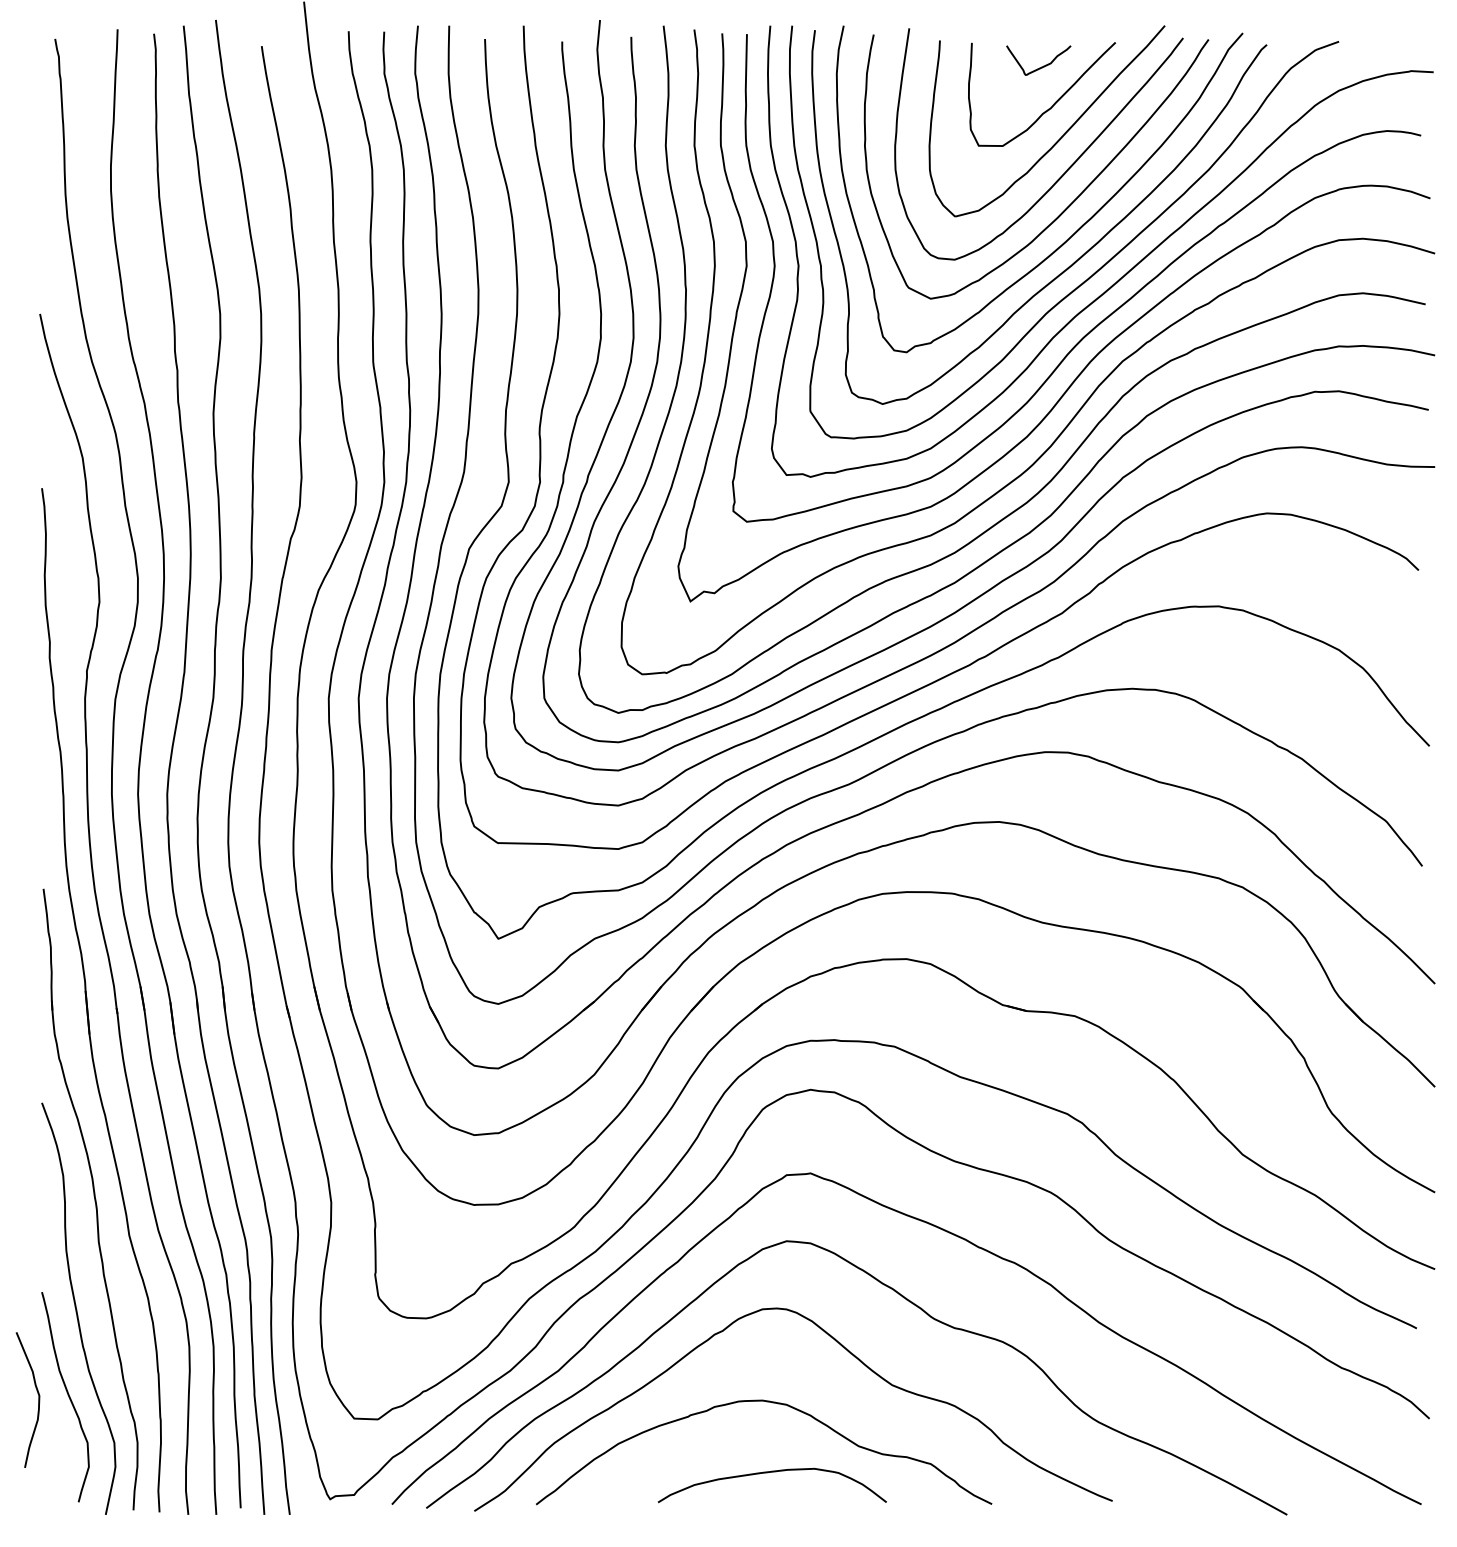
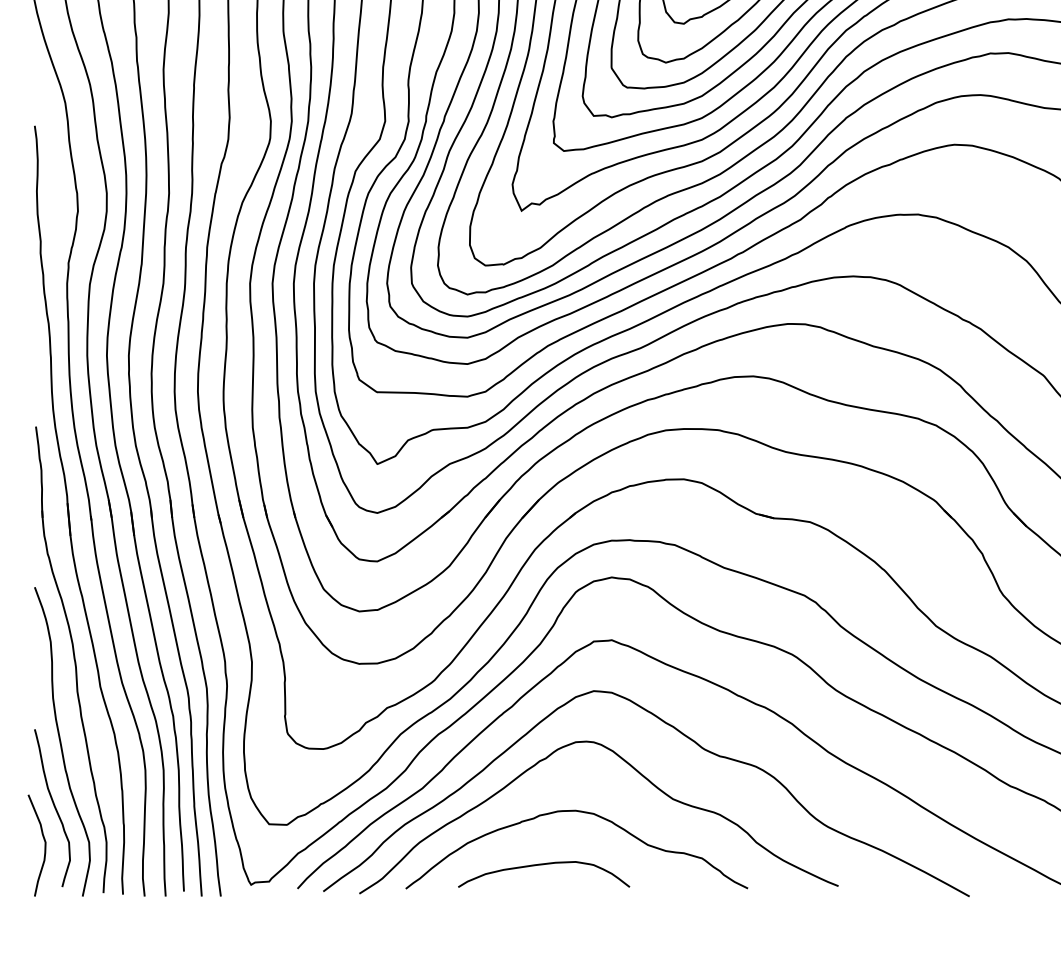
curve: (38, 1399) -> (44, 845), moved
curve: (768, 1473) -> (541, 865), moved

